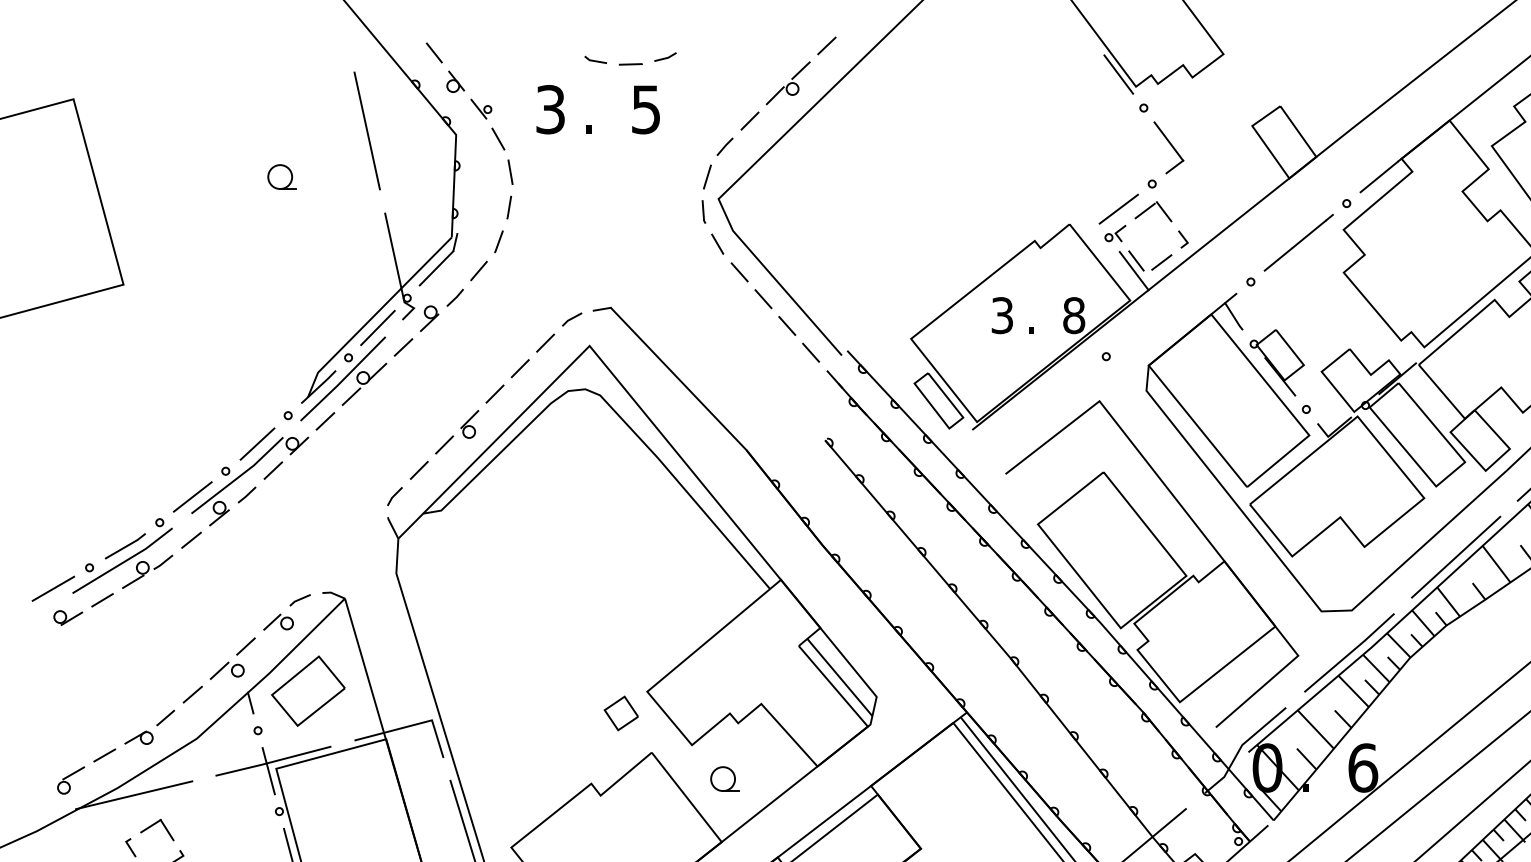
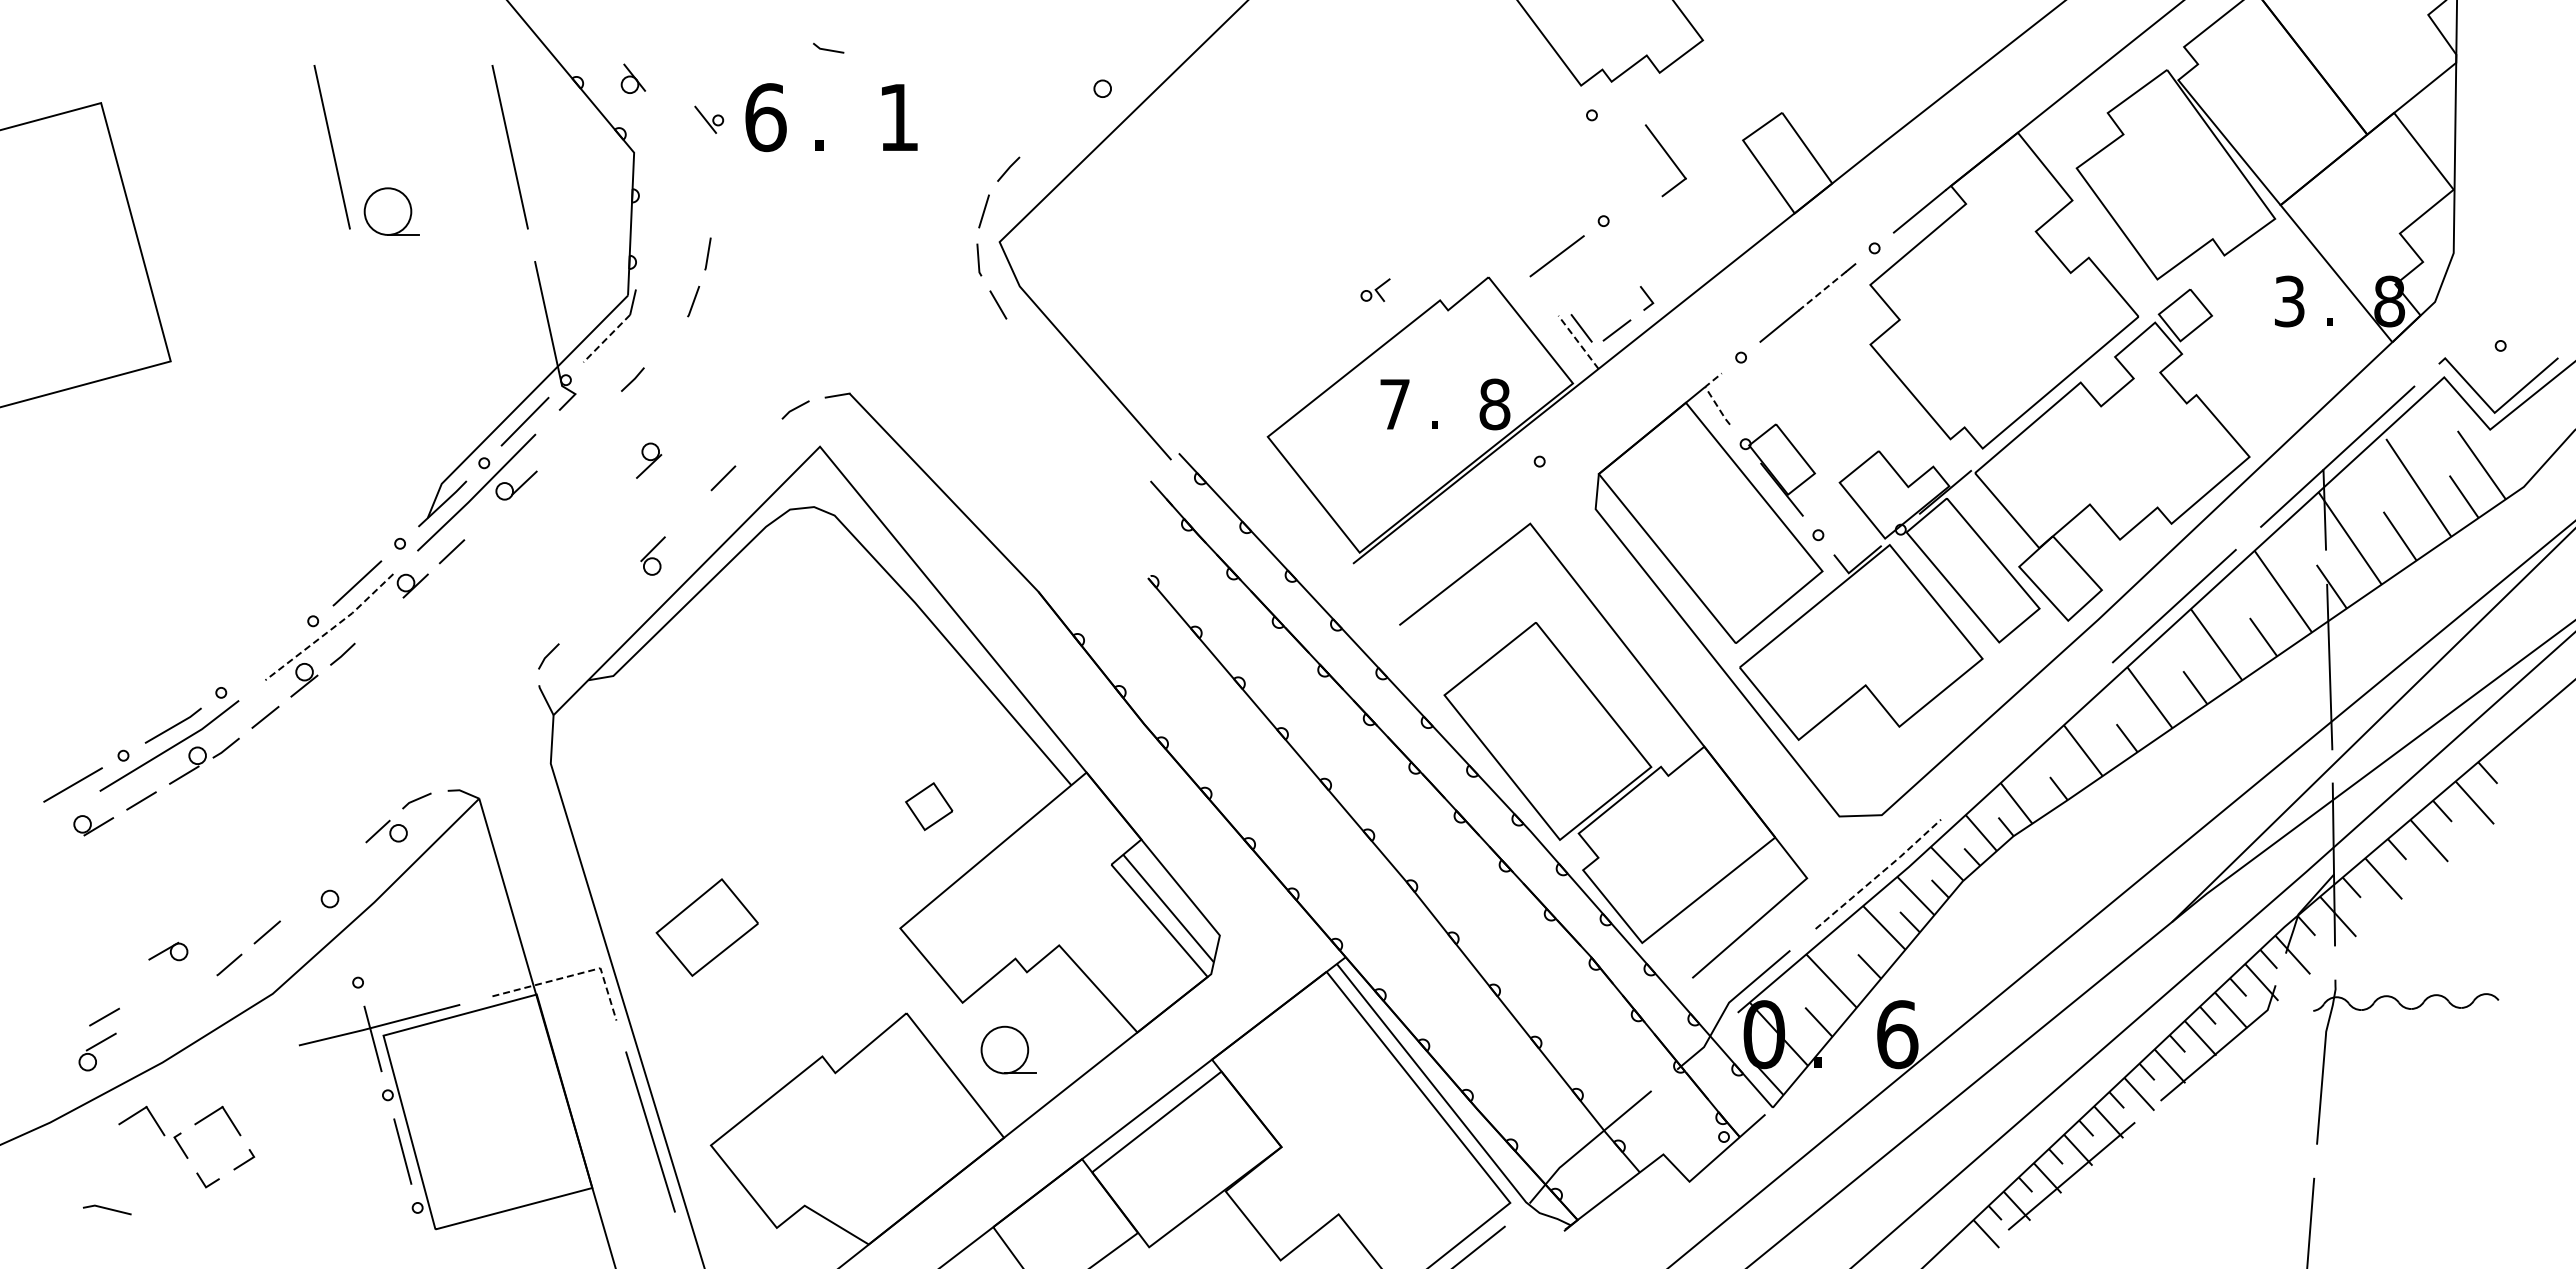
line: (826, 45) -> (1150, 28), removed
line: (434, 52) -> (603, 38), removed
line: (665, 57) -> (925, 45), removed
line: (630, 64) -> (877, 54), removed
line: (801, 70) -> (1114, 62), removed
line: (1119, 74) -> (1557, 68), removed
line: (775, 95) -> (1078, 97), removed
part: (481, 108) -> (709, 119), moved
text: (550, 109) -> (765, 117), 3 -> 6
text: (645, 110) -> (898, 118), 5 -> 1
line: (750, 121) -> (1043, 133), removed
line: (238, 131) -> (331, 147), added
line: (498, 139) -> (692, 158), removed
part: (1168, 147) -> (1665, 160), moved
line: (510, 172) -> (709, 204), removed
part: (282, 176) -> (391, 210), size x1.4
part: (1150, 207) -> (1601, 254), removed
part: (1115, 233) -> (1375, 289), moved
line: (1309, 234) -> (1822, 291), solid -> dashed
line: (436, 268) -> (606, 339), solid -> dashed
line: (478, 271) -> (665, 342), removed
line: (739, 271) -> (1028, 343), removed
line: (1134, 271) -> (1578, 342), solid -> dashed
line: (763, 299) -> (1062, 381), removed
line: (1229, 309) -> (1711, 396), solid -> dashed
text: (1002, 315) -> (1394, 404), 3 -> 7
part: (429, 318) -> (649, 460), moved
line: (787, 325) -> (1095, 418), removed
line: (545, 342) -> (758, 442), removed
line: (403, 347) -> (560, 448), removed
line: (811, 352) -> (1128, 455), removed
line: (495, 393) -> (688, 513), removed
line: (351, 396) -> (488, 517), removed
part: (938, 401) -> (1306, 523), removed
line: (444, 444) -> (617, 584), removed
line: (273, 470) -> (379, 619), removed
line: (419, 470) -> (582, 619), removed
line: (238, 477) -> (331, 629), solid -> dashed
line: (192, 496) -> (266, 656), removed
line: (1455, 556) -> (2026, 740), removed
line: (246, 646) -> (341, 865), removed
line: (1350, 653) -> (1879, 874), solid -> dashed
line: (219, 670) -> (304, 898), removed
part: (307, 691) -> (706, 927), moved
line: (250, 702) -> (347, 943), removed
part: (621, 713) -> (929, 806), moved
line: (412, 725) -> (573, 975), solid -> dashed
part: (139, 737) -> (168, 951), moved
line: (104, 755) -> (104, 1016), moved
part: (724, 778) -> (1008, 1049), size x1.4
line: (134, 795) -> (185, 1072), removed
part: (100, 824) -> (138, 1113), added

